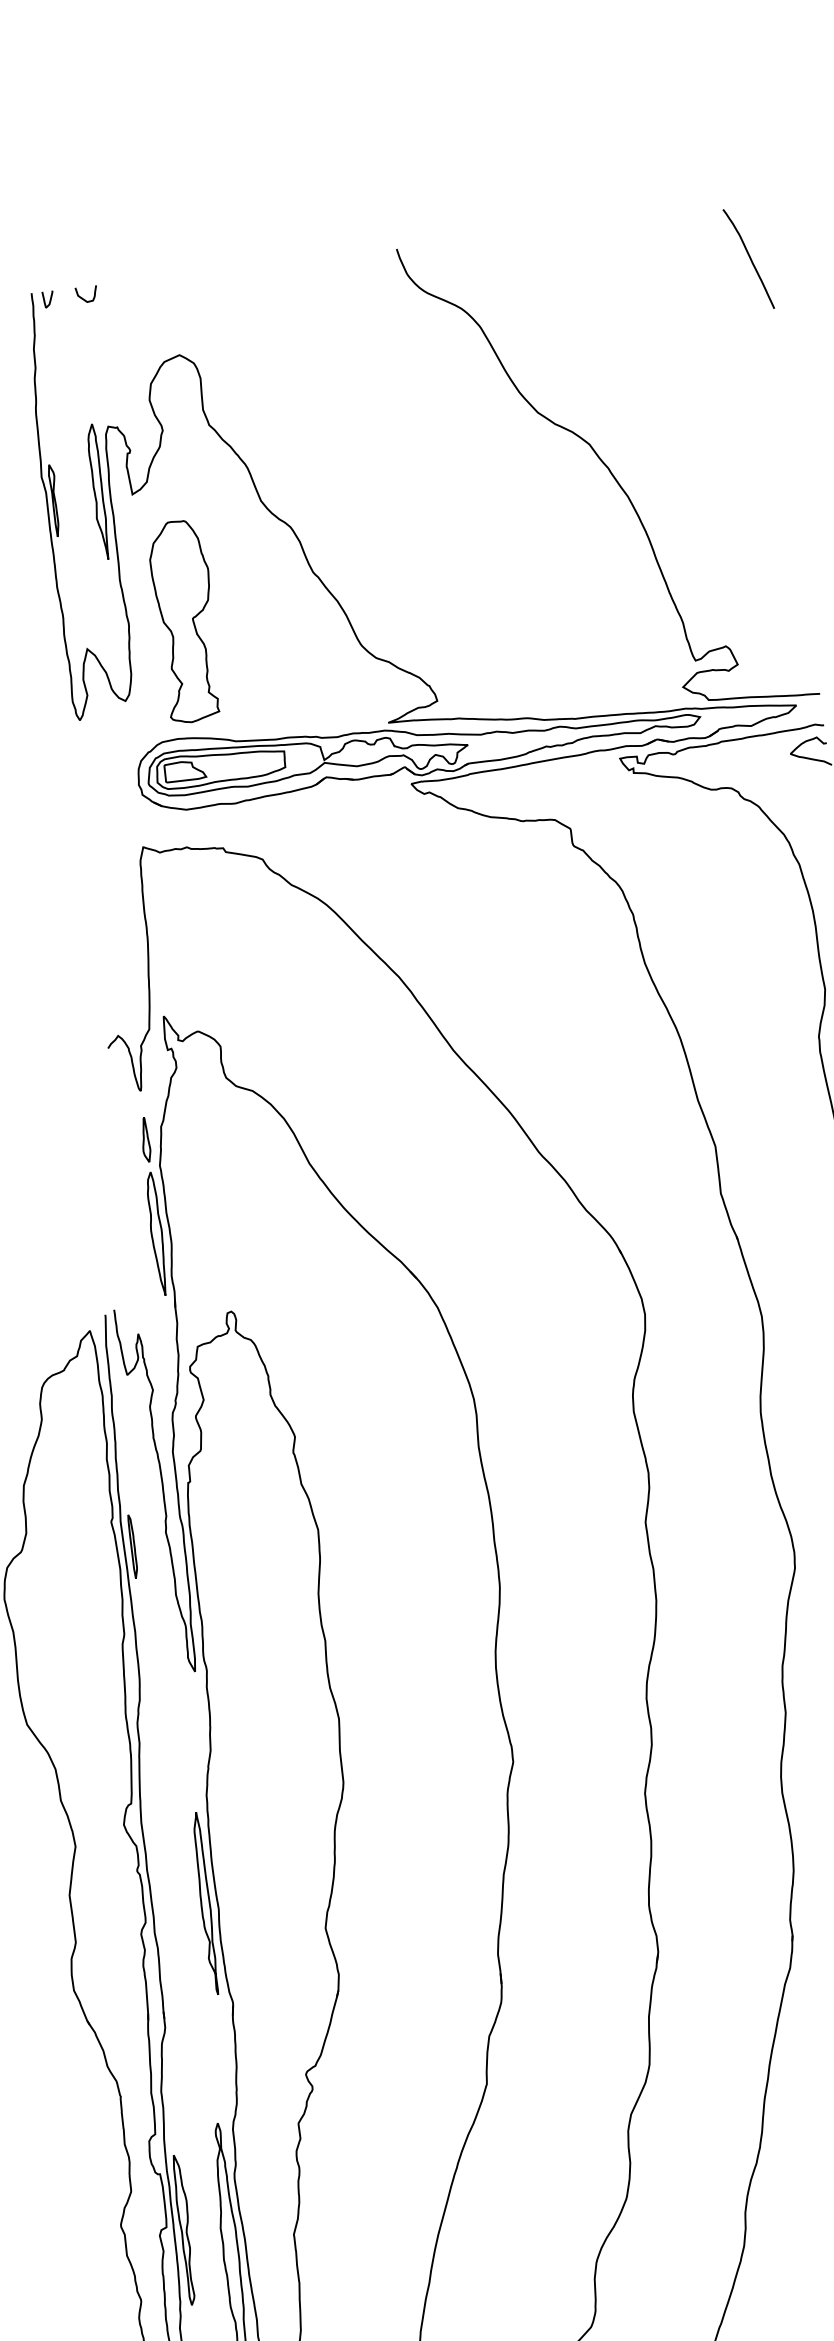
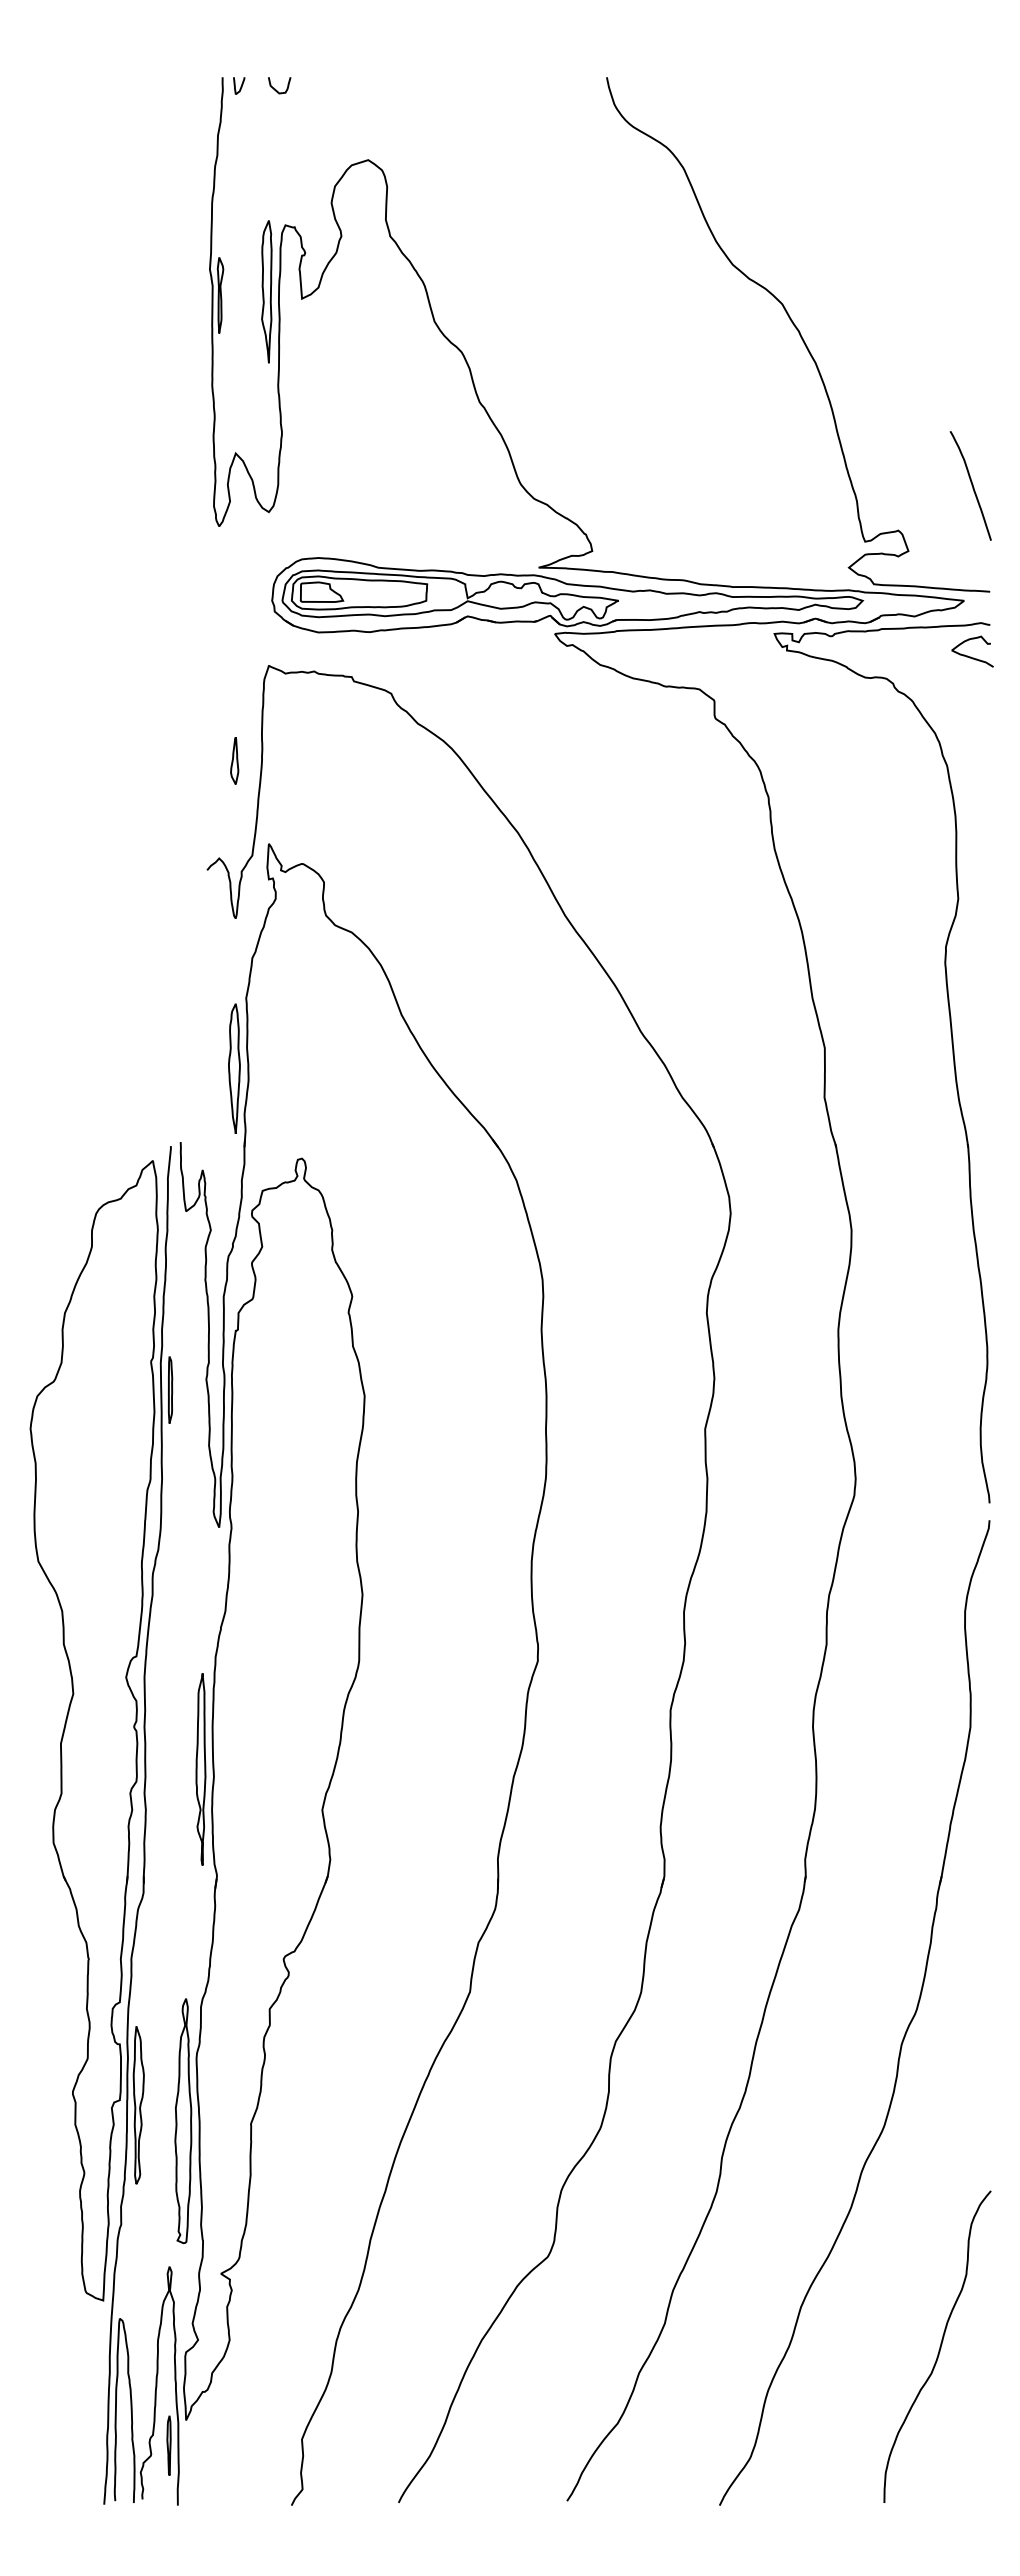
curve: (749, 258) -> (971, 485), moved
part: (185, 621) -> (341, 437), removed
part: (145, 1139) -> (234, 760), moved

